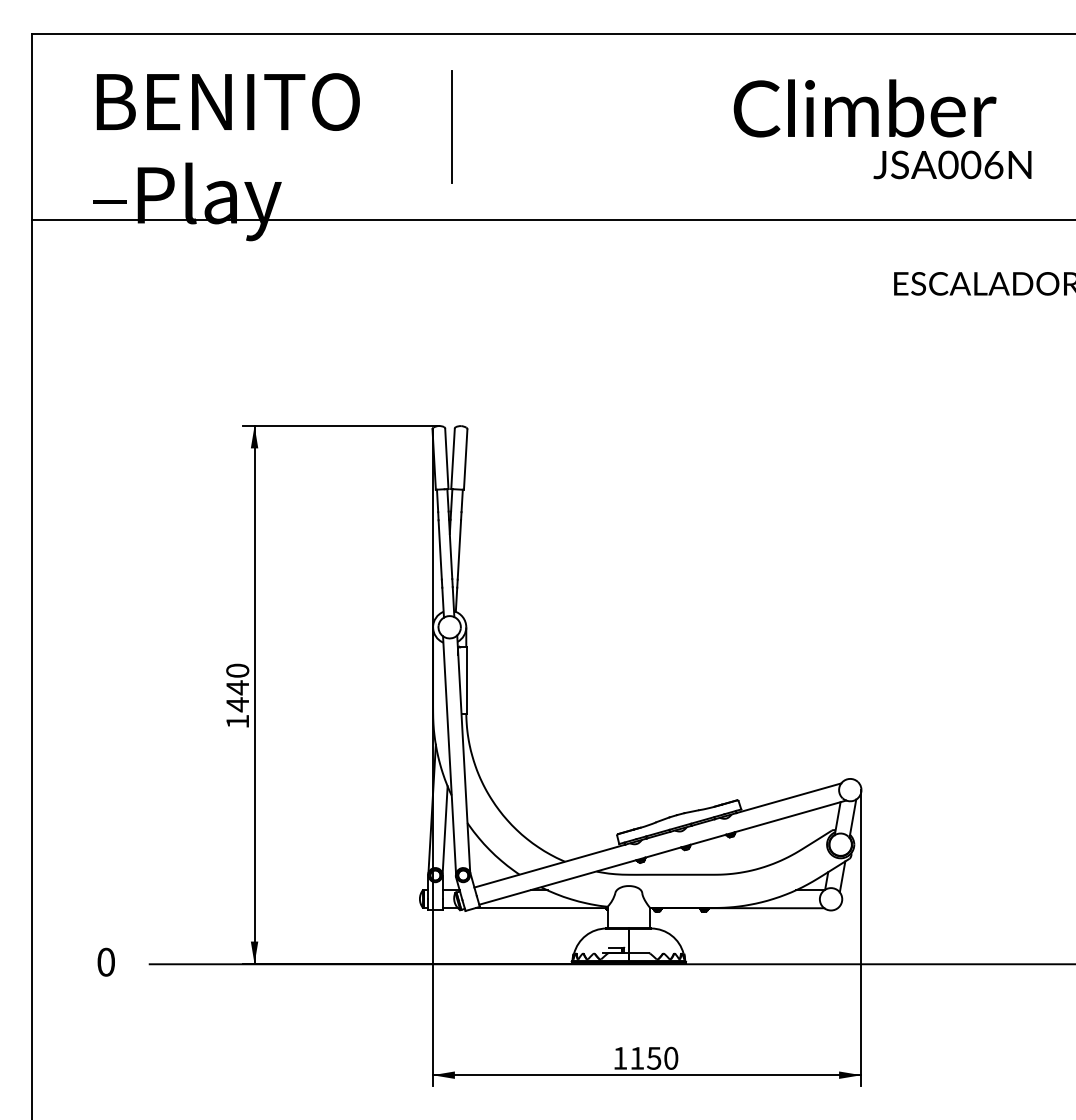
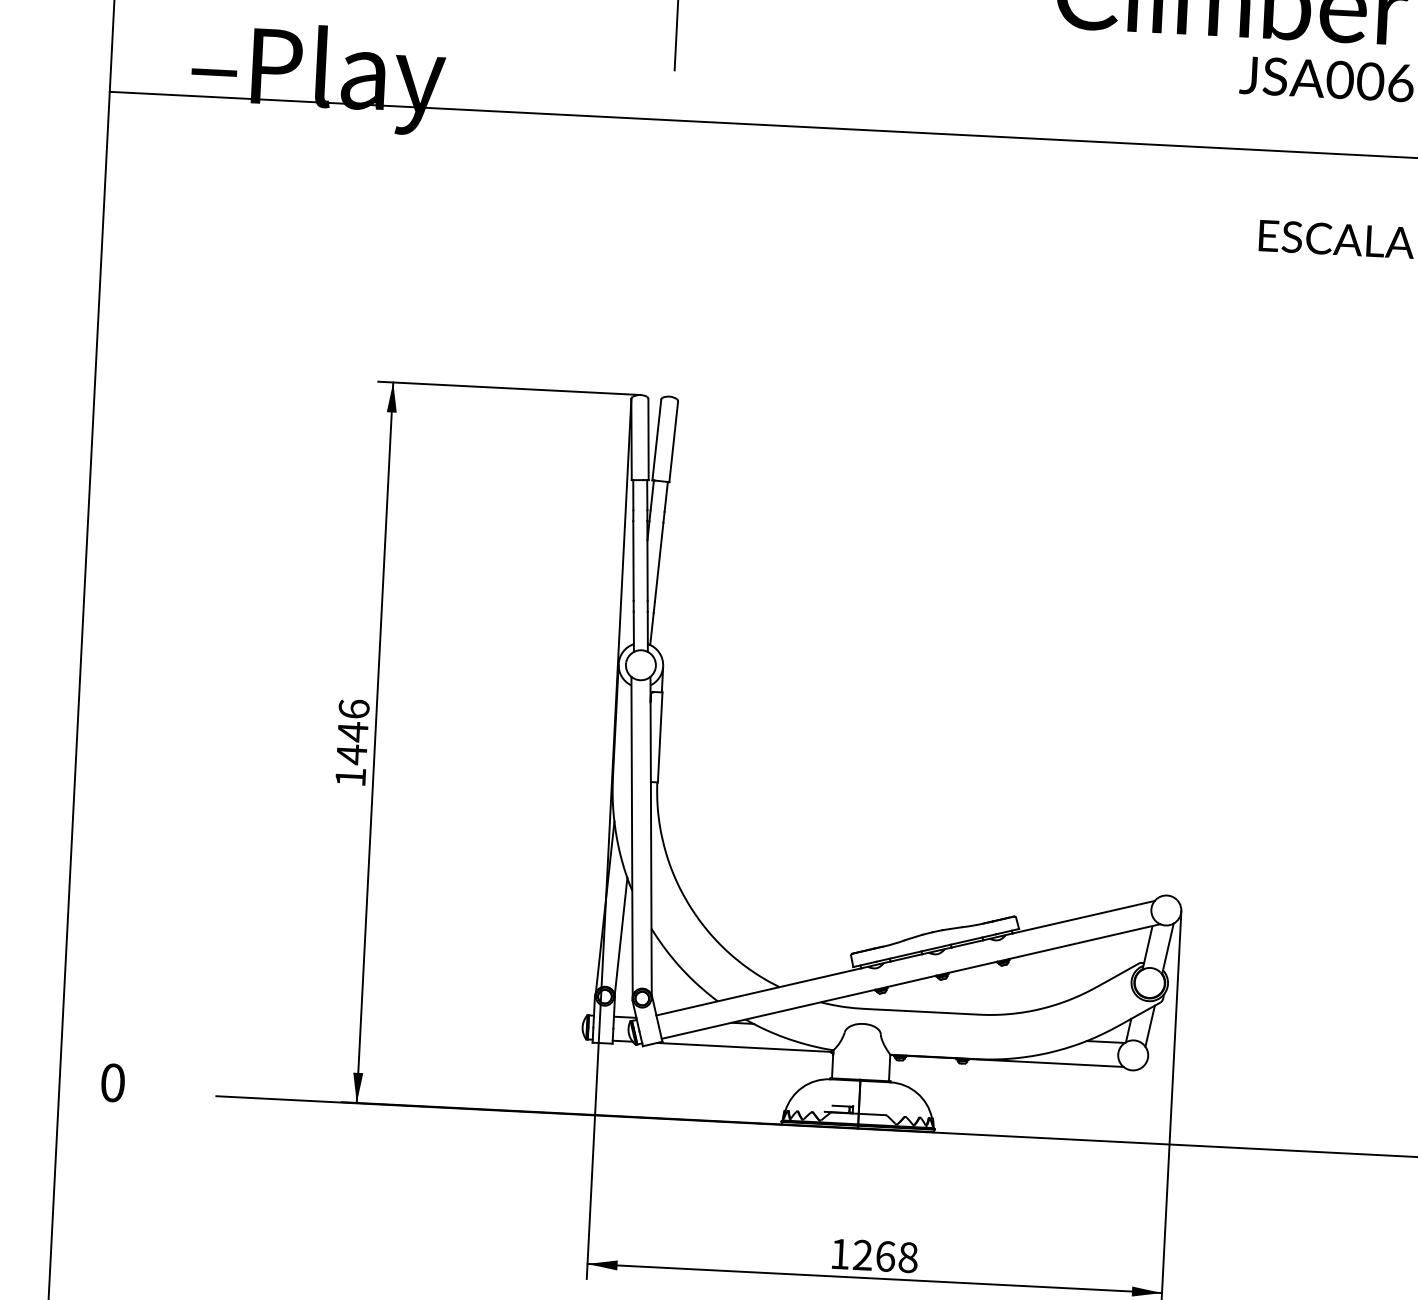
text: (237, 670) -> (353, 708), 1440 -> 1446
text: (105, 961) -> (112, 1081), moved
text: (654, 1057) -> (886, 1255), 1150 -> 1268

